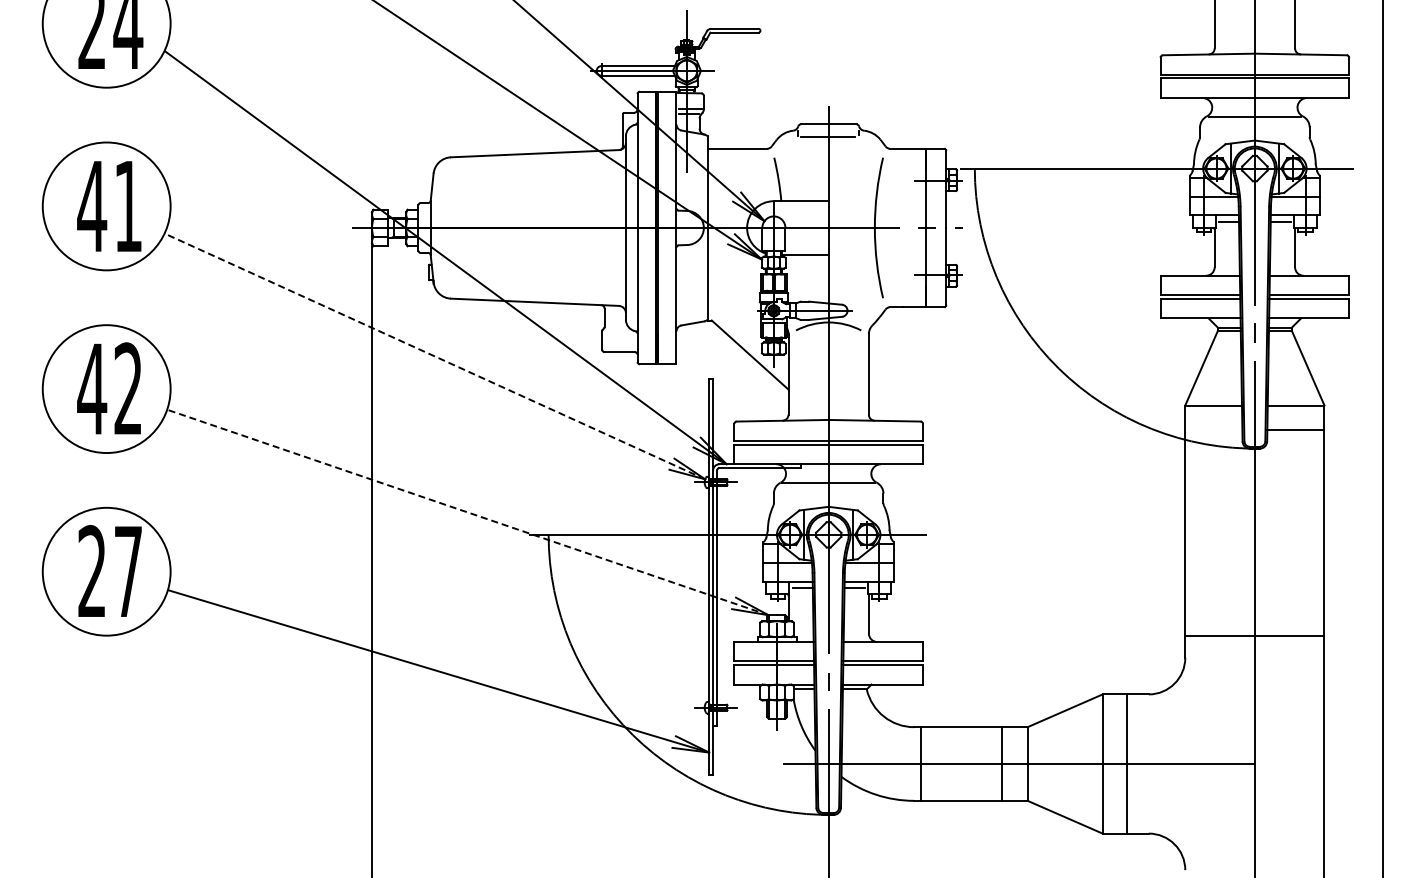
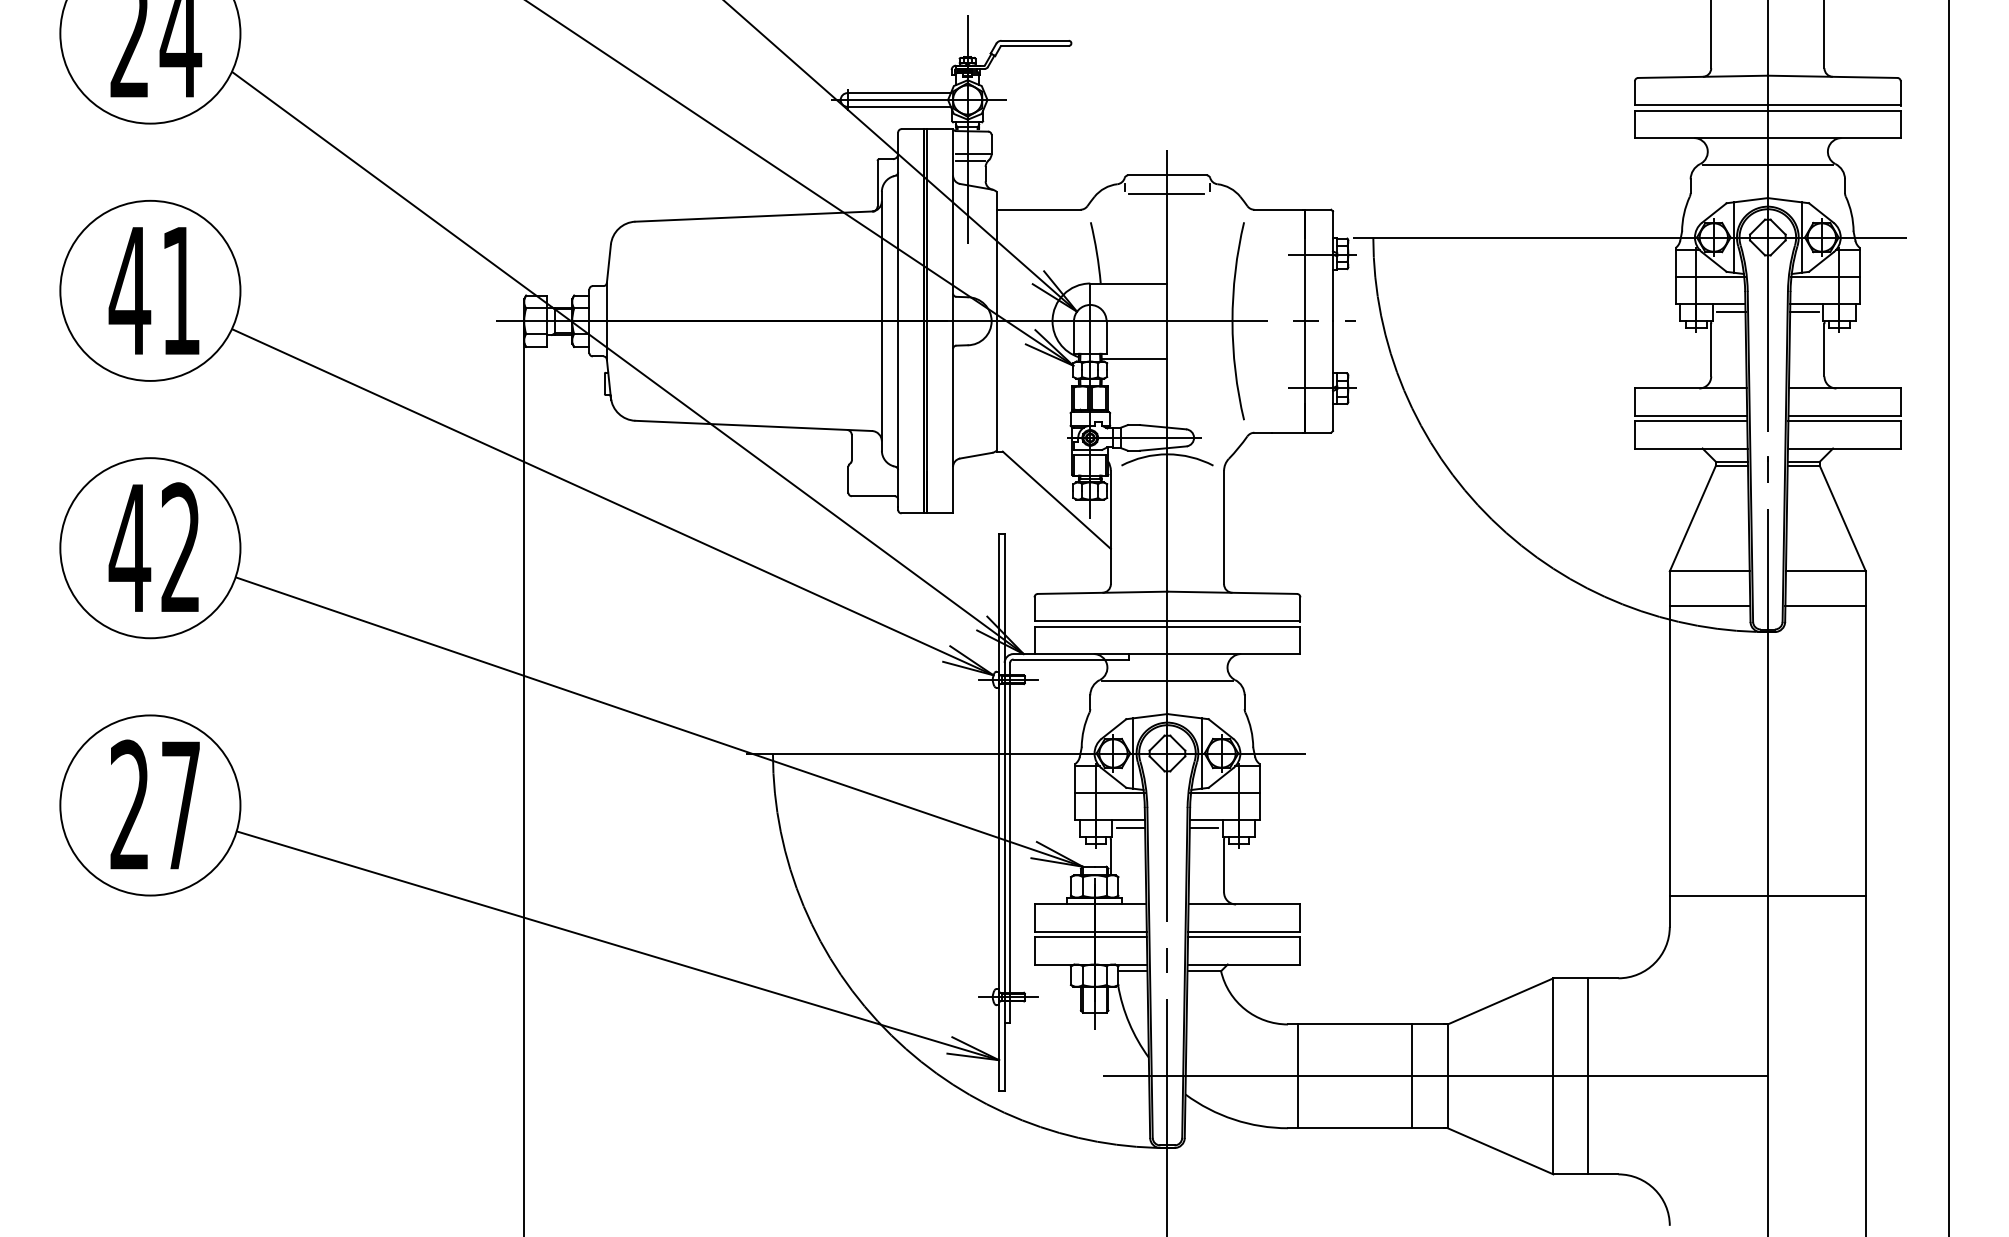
line: (434, 356) -> (612, 502), dashed -> solid
line: (1213, 429) -> (1709, 605), added
line: (467, 512) -> (658, 722), dashed -> solid

